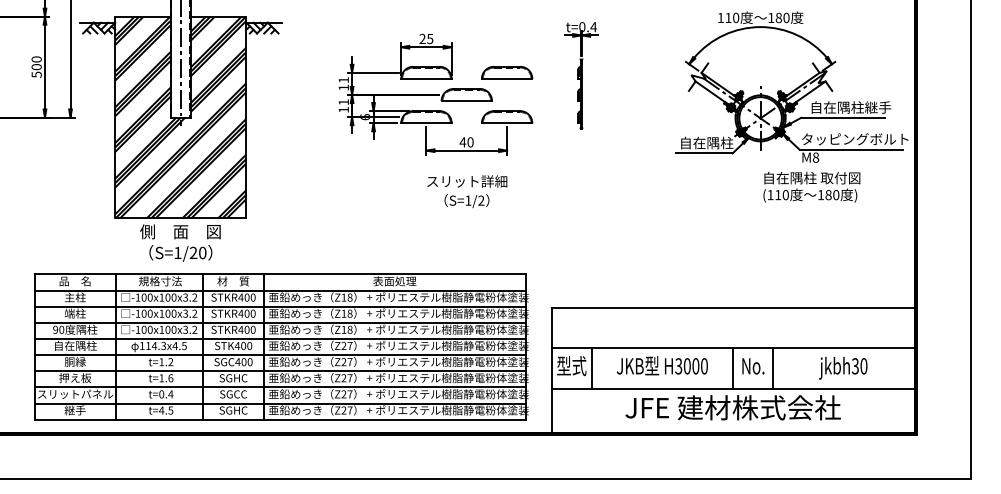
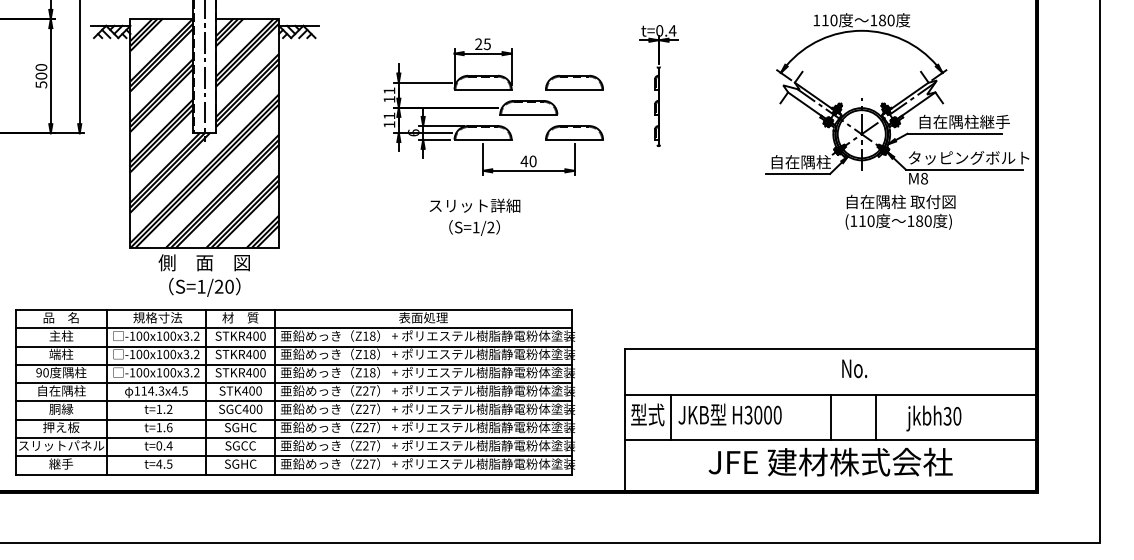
text: (811, 186) -> (900, 211), moved
text: (467, 191) -> (475, 217), moved
part: (281, 346) -> (295, 391), moved
text: (662, 365) -> (730, 414), moved
text: (753, 366) -> (854, 368), moved
text: (843, 367) -> (934, 417), moved

